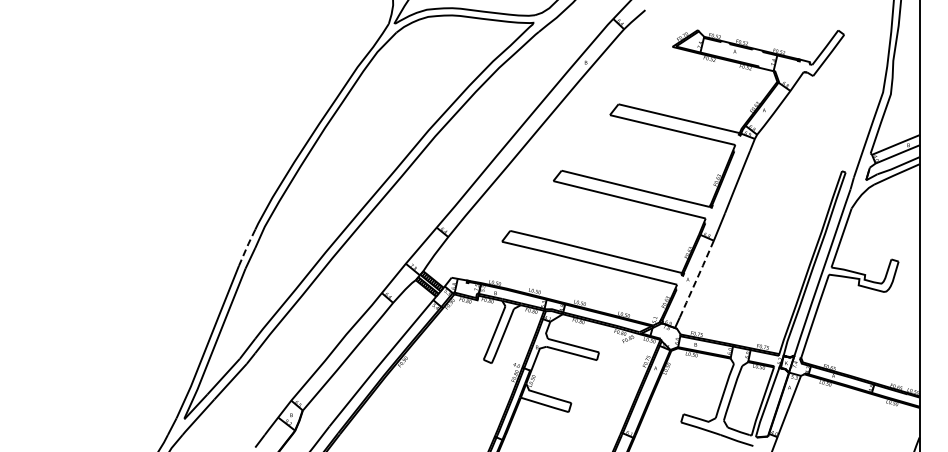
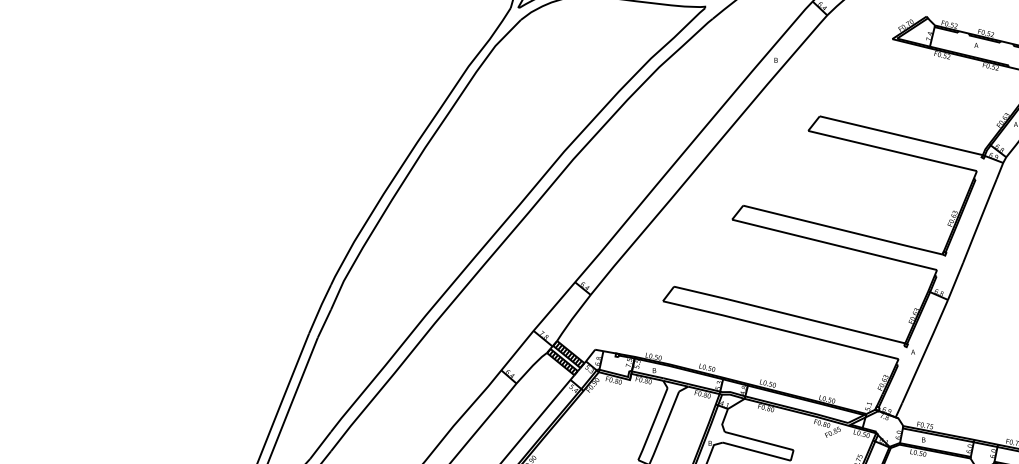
line: (246, 247) -> (319, 309), dashed -> solid
line: (696, 279) -> (924, 352), dashed -> solid

